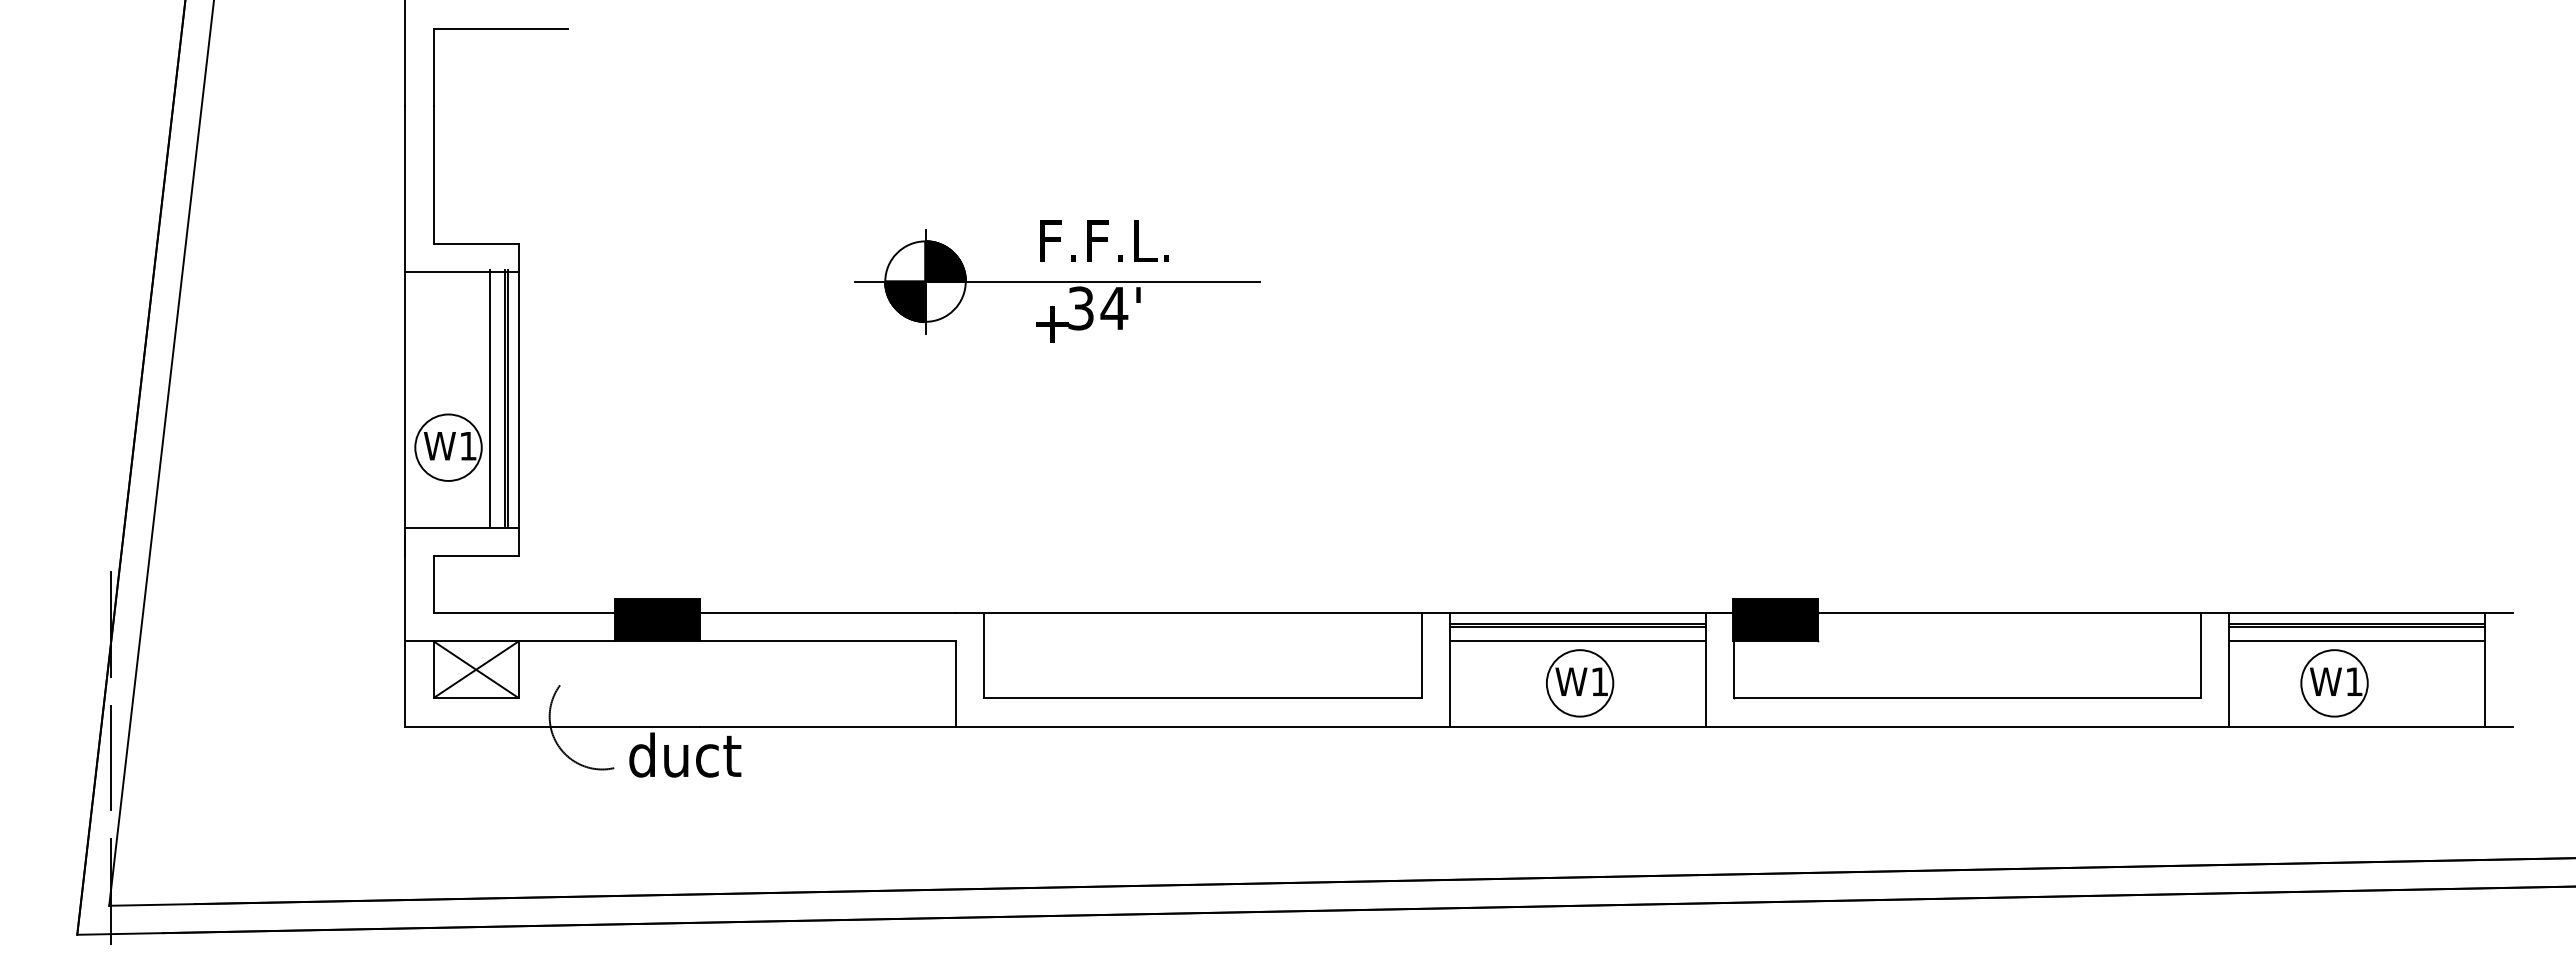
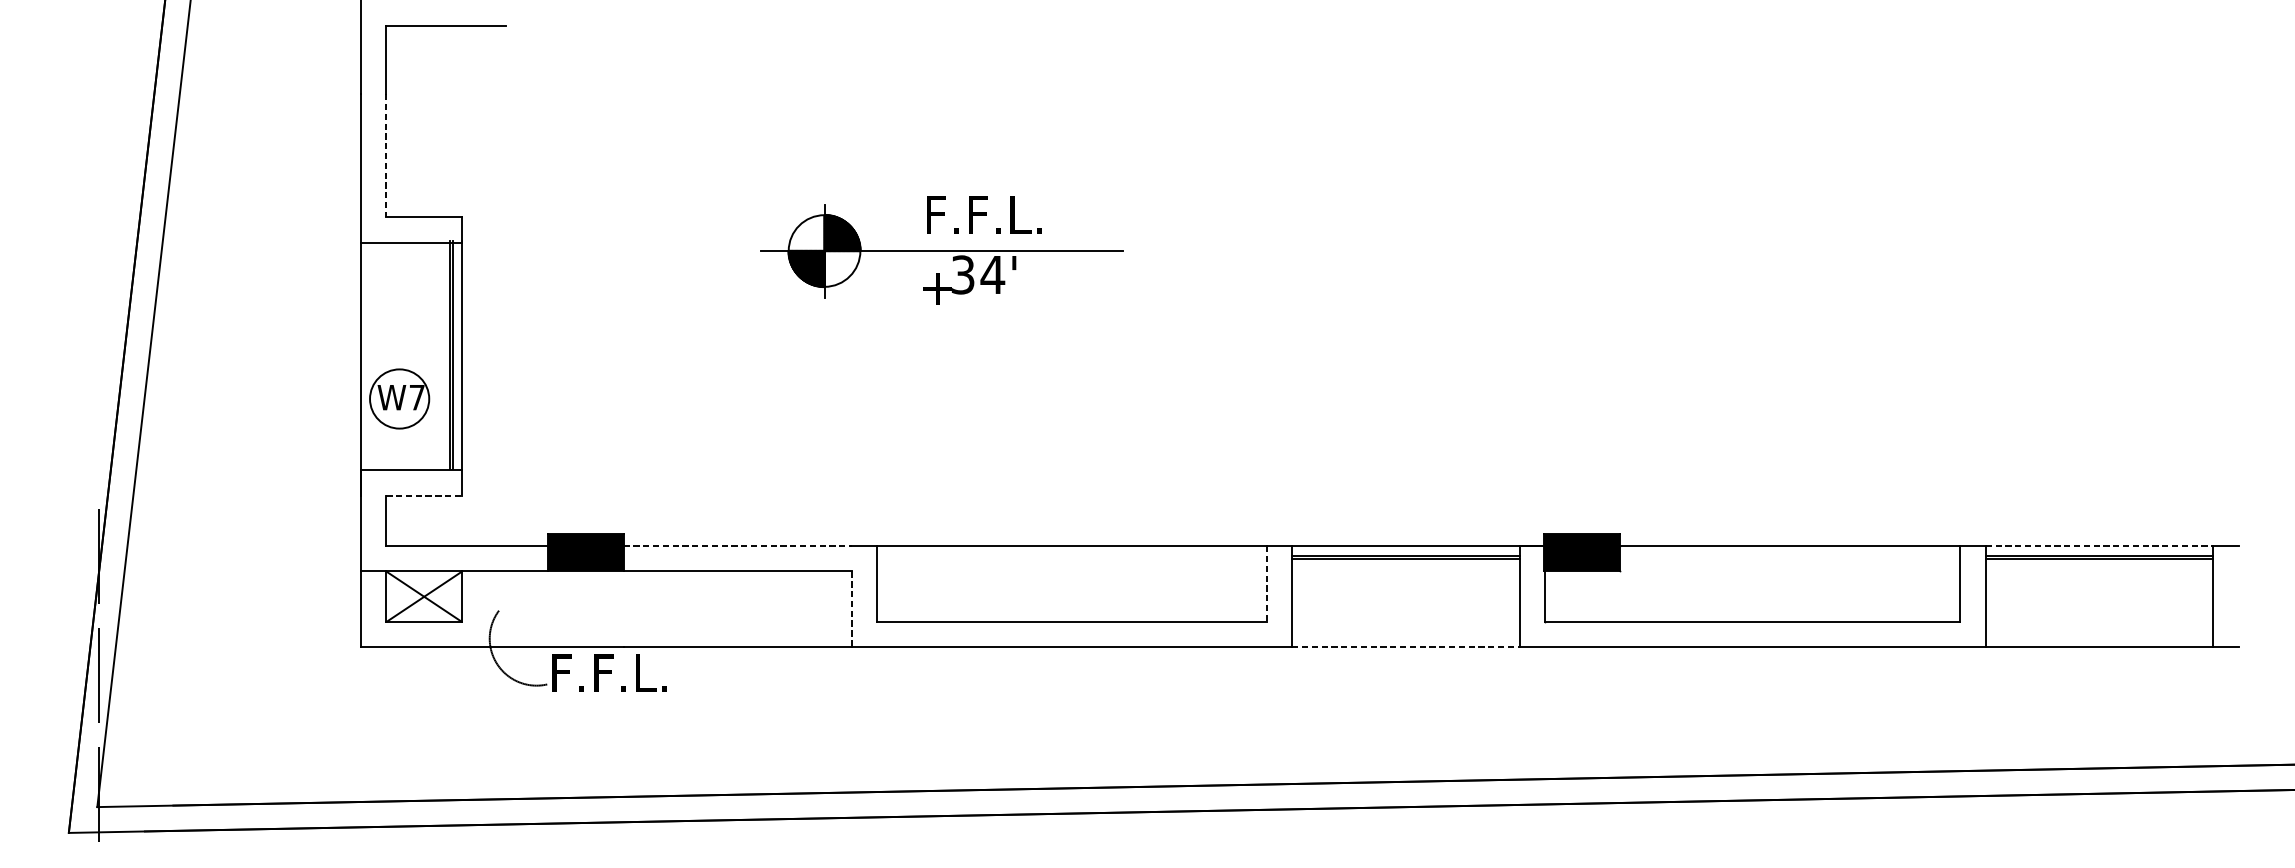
line: (433, 175) -> (386, 156), solid -> dashed
line: (490, 397) -> (437, 354), removed
text: (468, 446) -> (417, 397), W1 -> W7
line: (476, 556) -> (424, 495), solid -> dashed
line: (828, 612) -> (738, 545), solid -> dashed
line: (2356, 612) -> (2099, 545), solid -> dashed
line: (1577, 641) -> (1405, 571), removed
line: (2356, 641) -> (2099, 571), removed
line: (1421, 655) -> (1266, 584), solid -> dashed
line: (955, 683) -> (851, 609), solid -> dashed
part: (1580, 683) -> (1408, 609), removed
part: (2334, 683) -> (2079, 609), removed
line: (1578, 726) -> (1406, 647), solid -> dashed
text: (684, 754) -> (609, 672), duct -> F.F.L.

